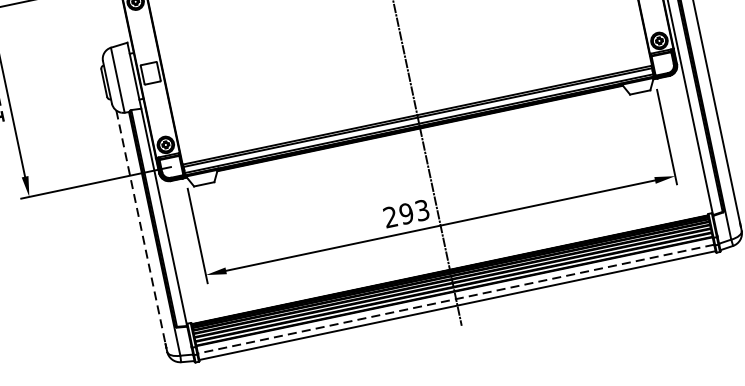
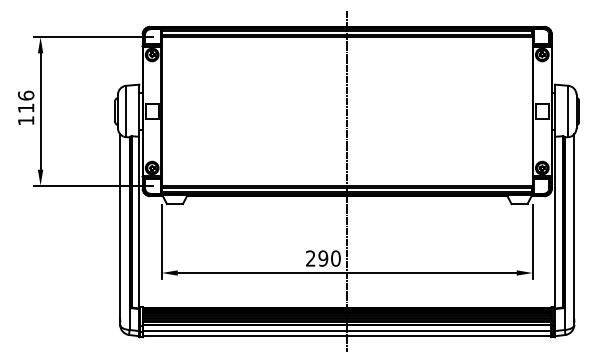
text: (421, 210) -> (335, 258), 293 -> 290
line: (141, 227) -> (120, 226), dashed -> solid
line: (455, 299) -> (346, 331), dashed -> solid

